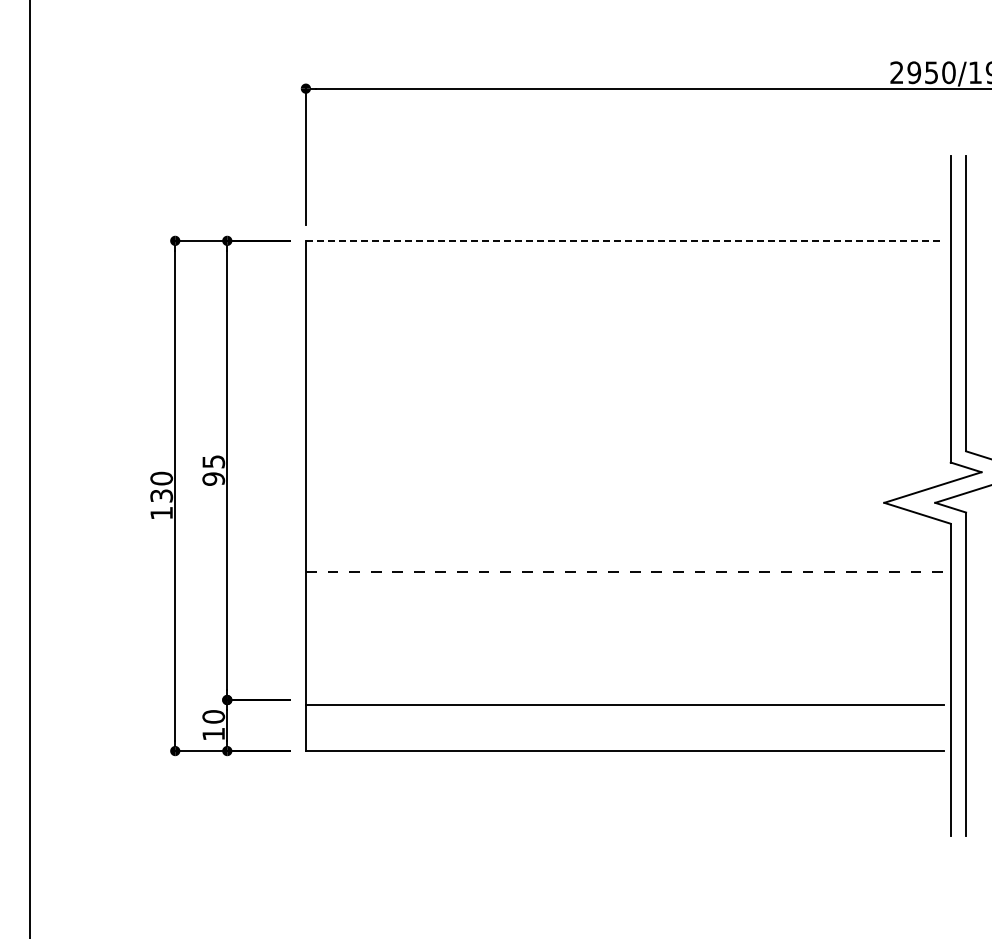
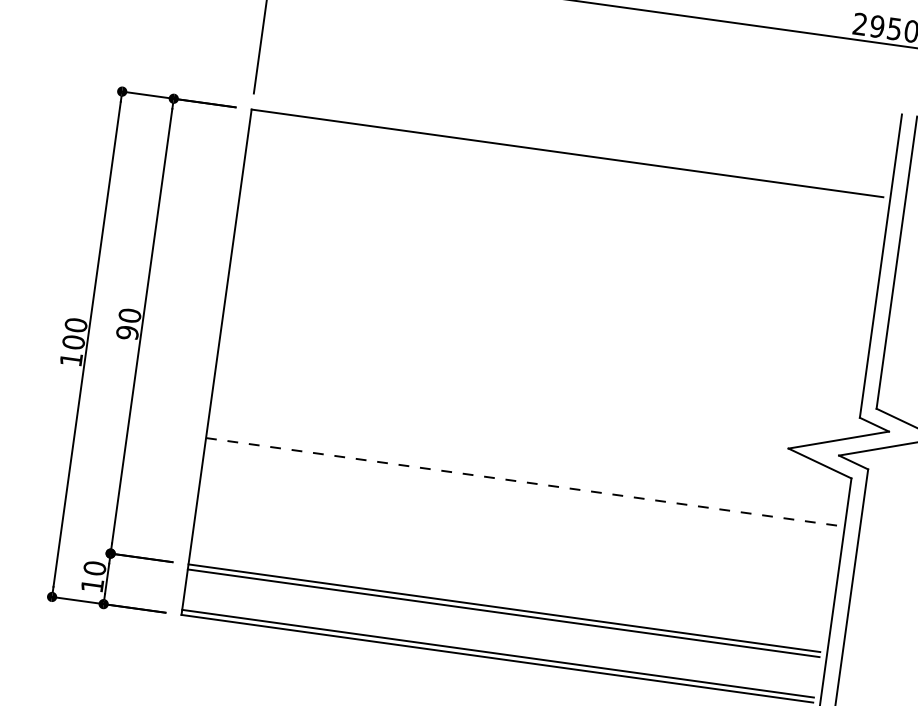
line: (624, 240) -> (567, 152), dashed -> solid
text: (213, 461) -> (129, 315), 95 -> 90
text: (161, 495) -> (73, 341), 130 -> 100
line: (624, 700) -> (504, 608), added
line: (624, 745) -> (497, 653), added

